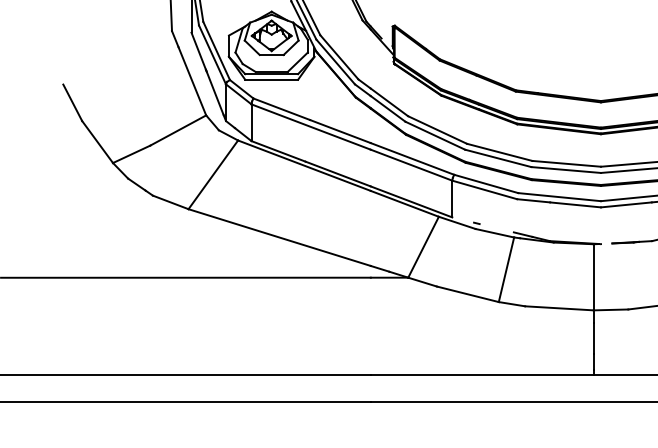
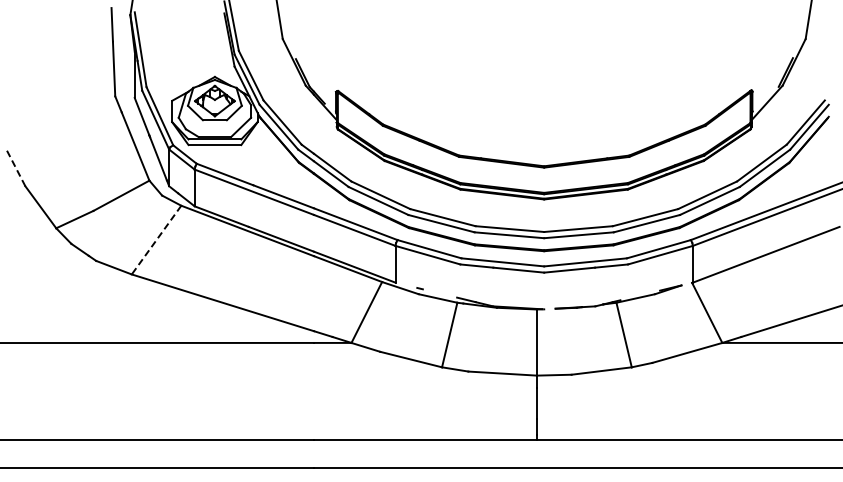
line: (72, 103) -> (15, 168), solid -> dashed
line: (213, 175) -> (156, 240), solid -> dashed

